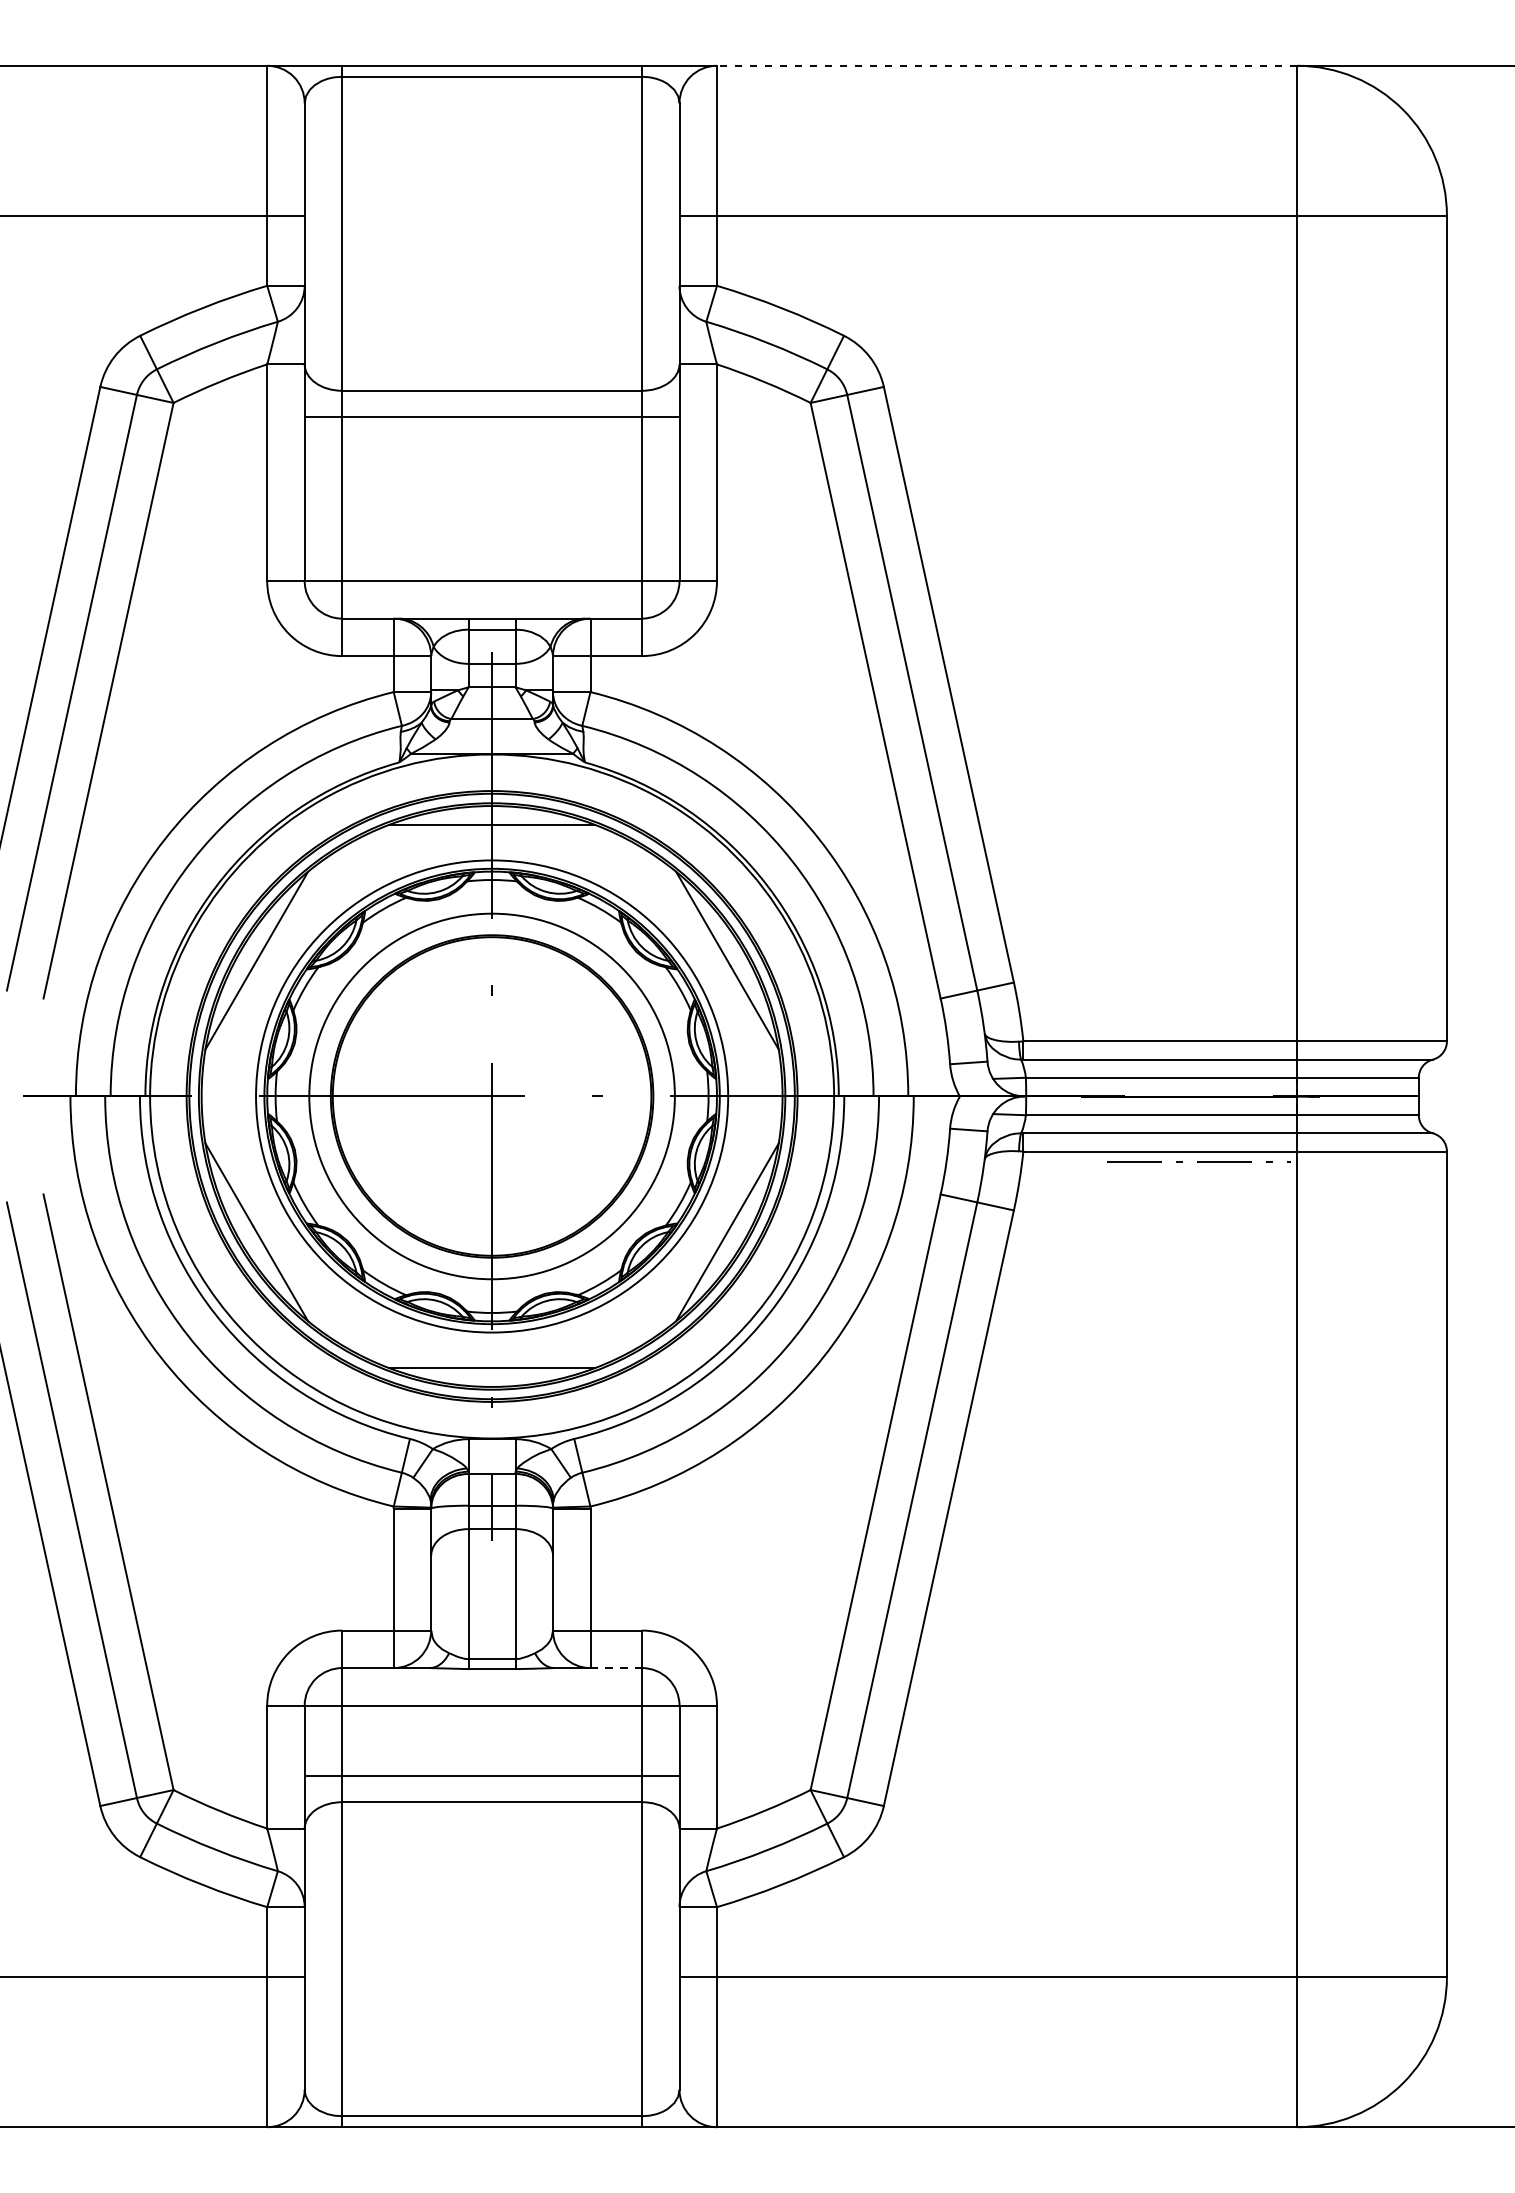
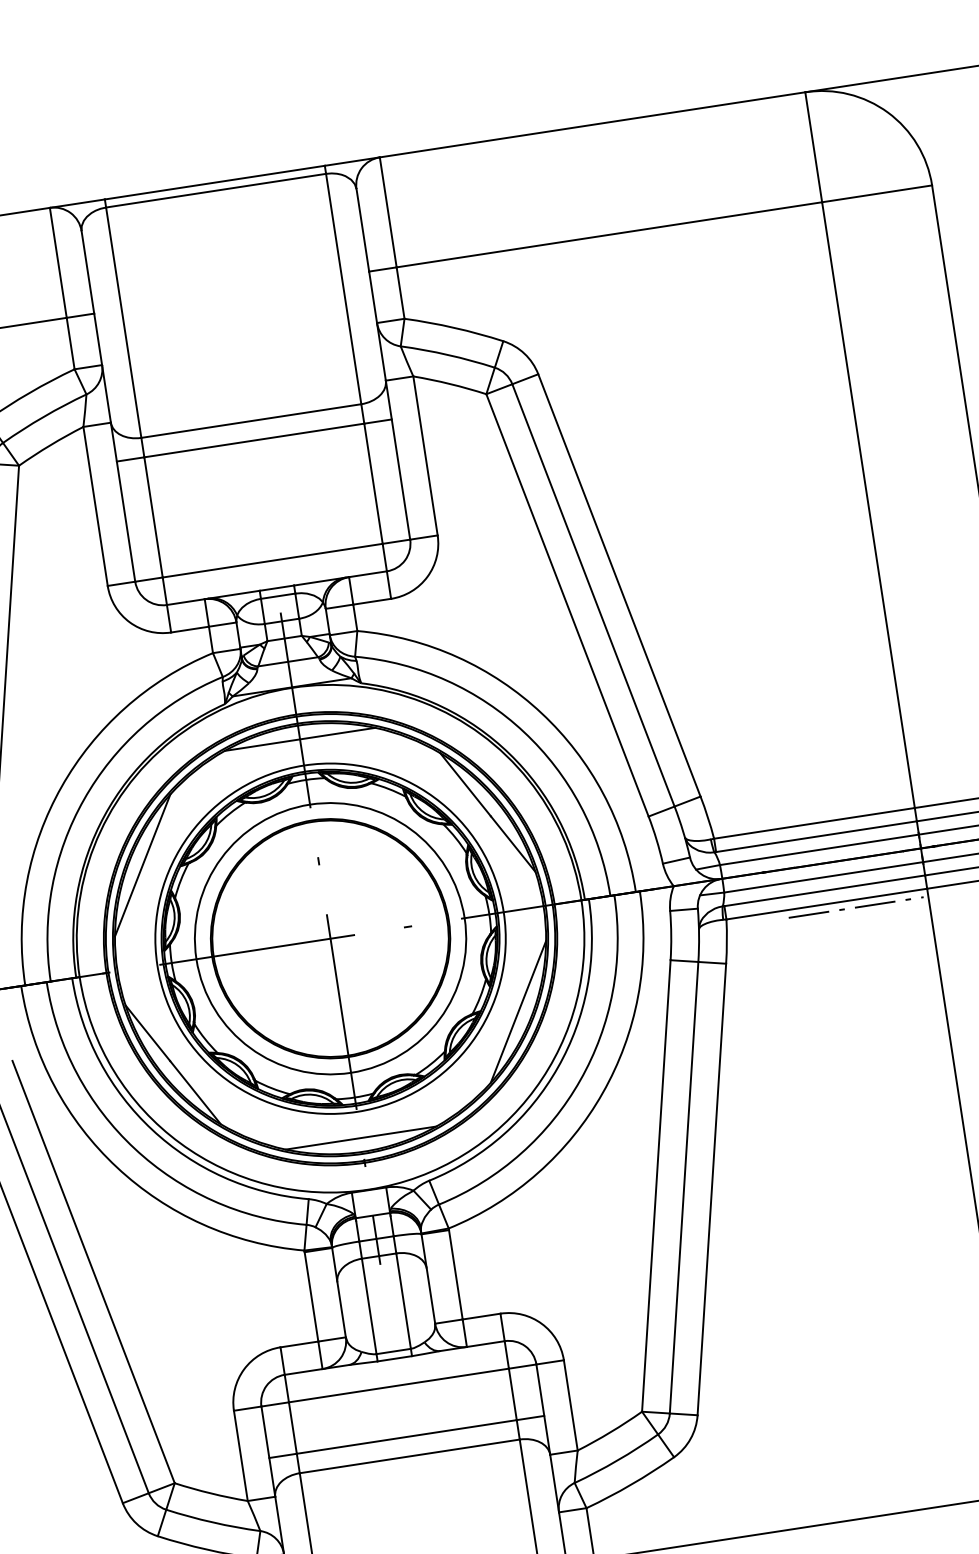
line: (1006, 65) -> (592, 124), dashed -> solid
line: (616, 1668) -> (486, 1344), dashed -> solid

